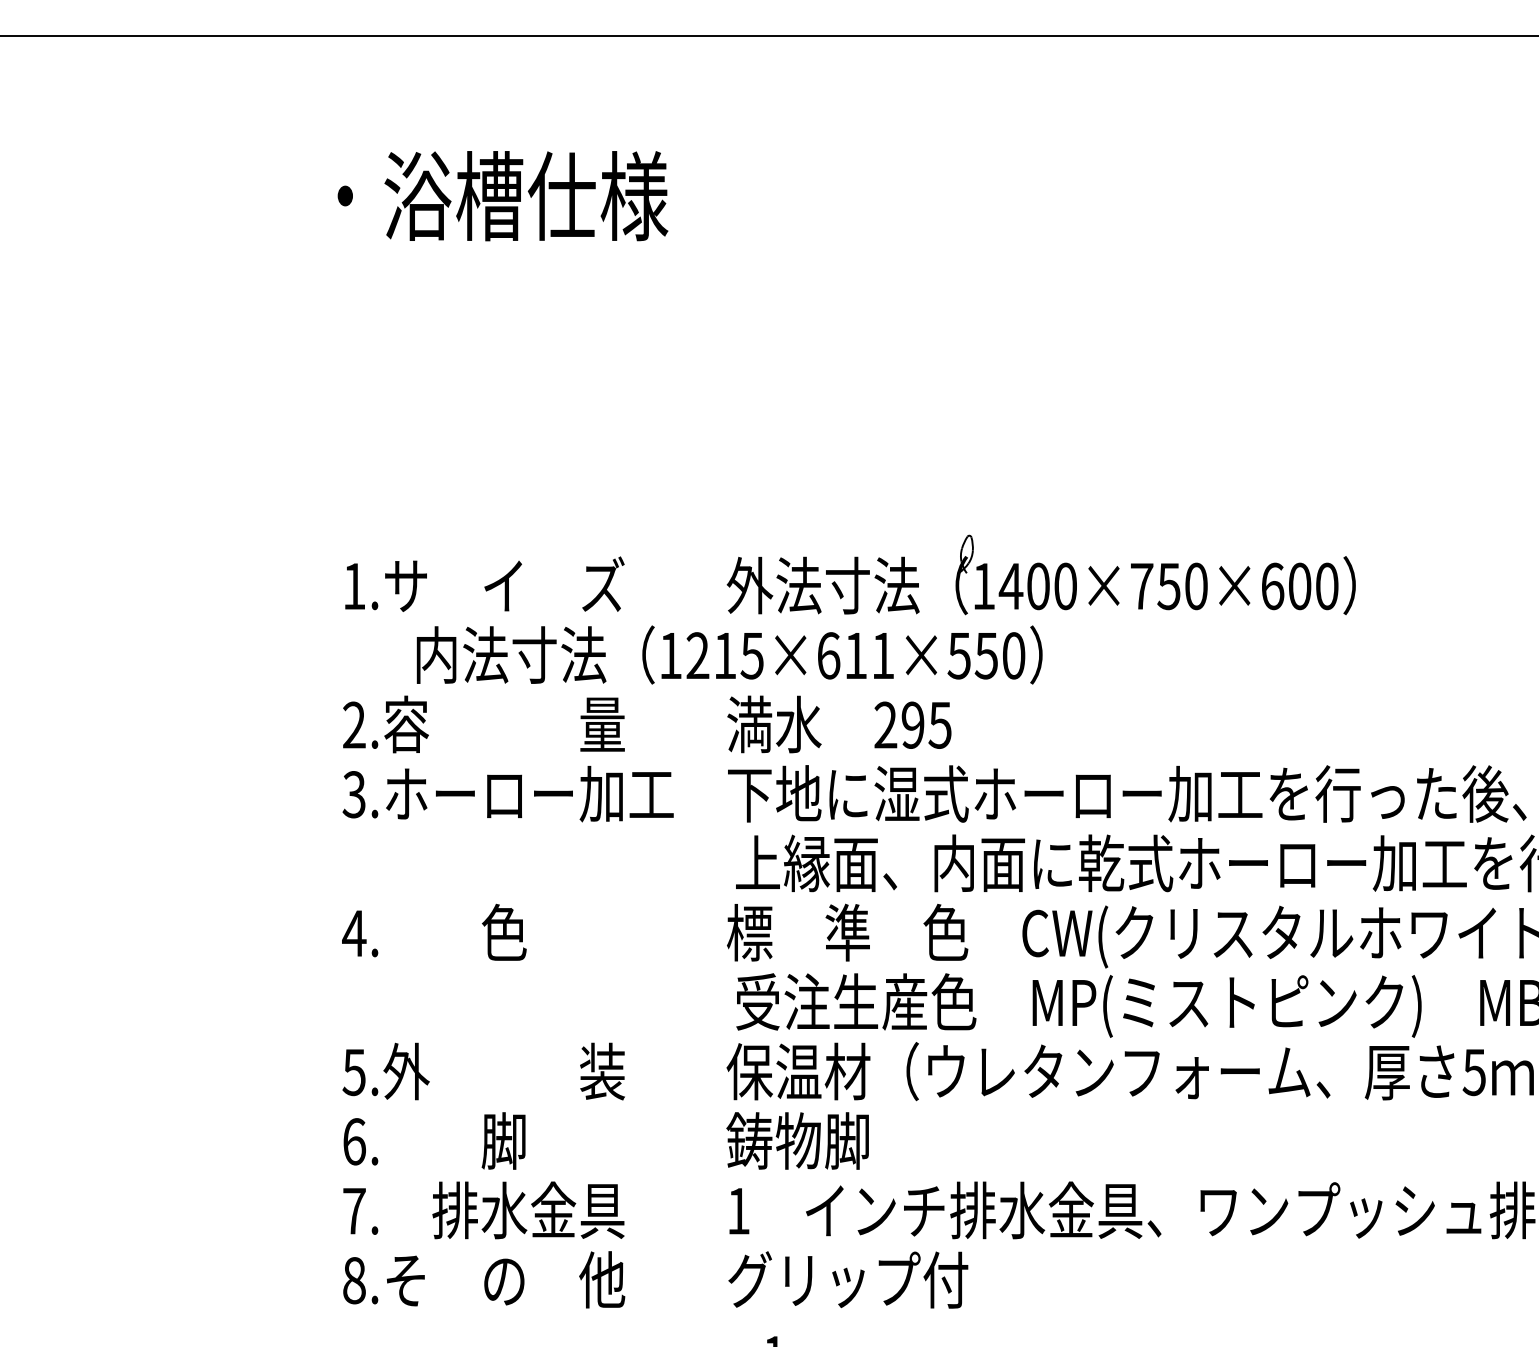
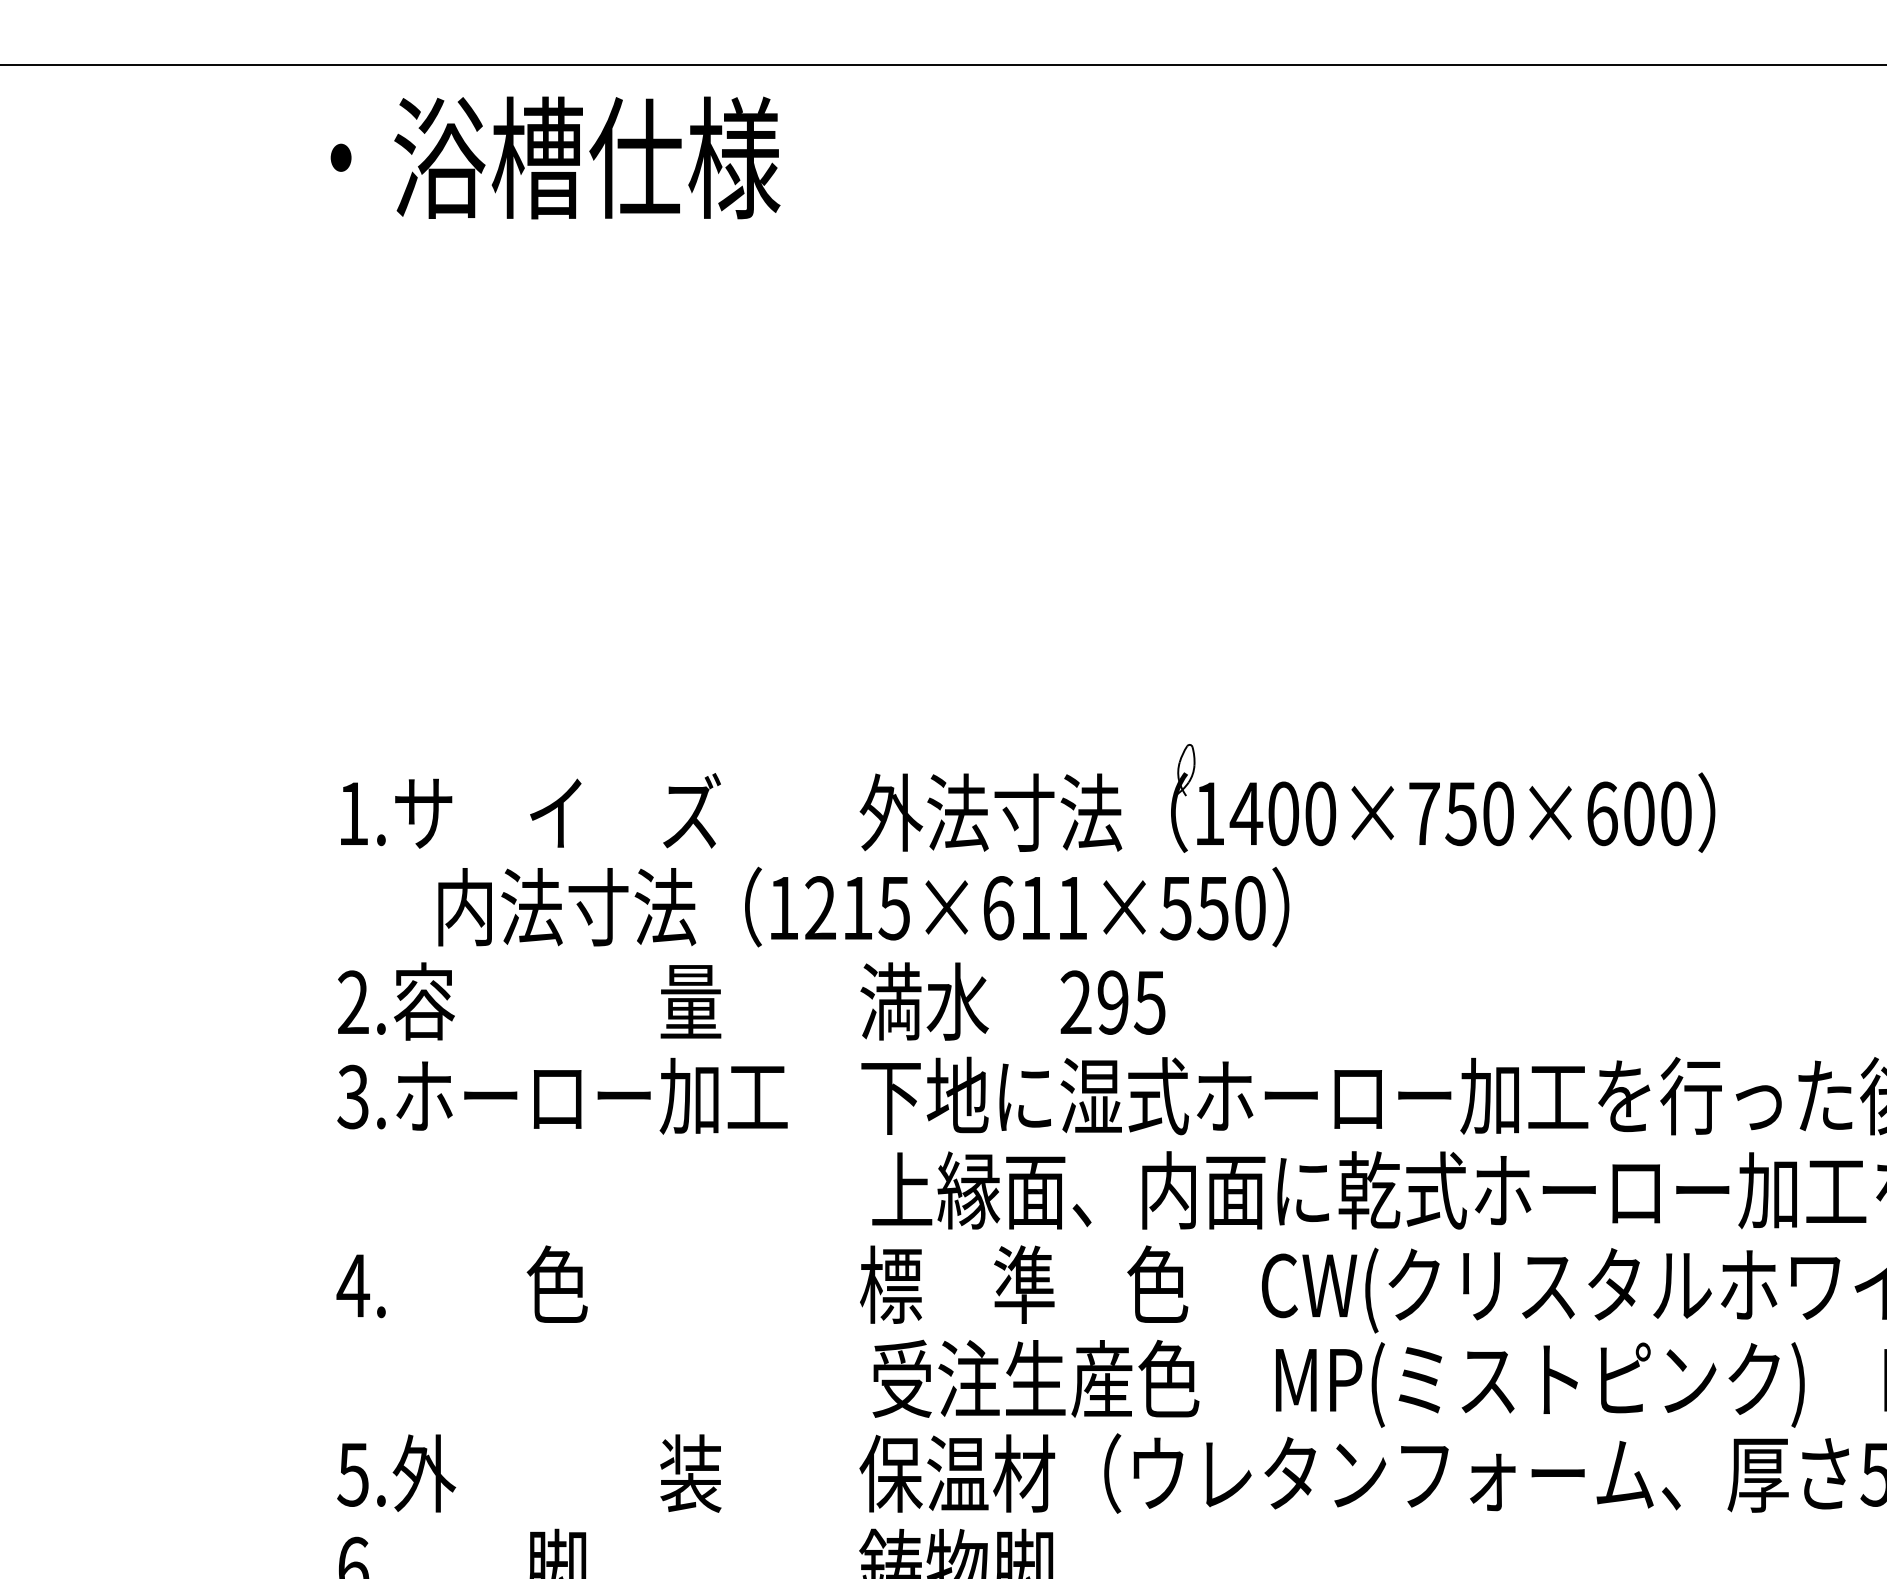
text: (502, 196) -> (554, 158), moved

